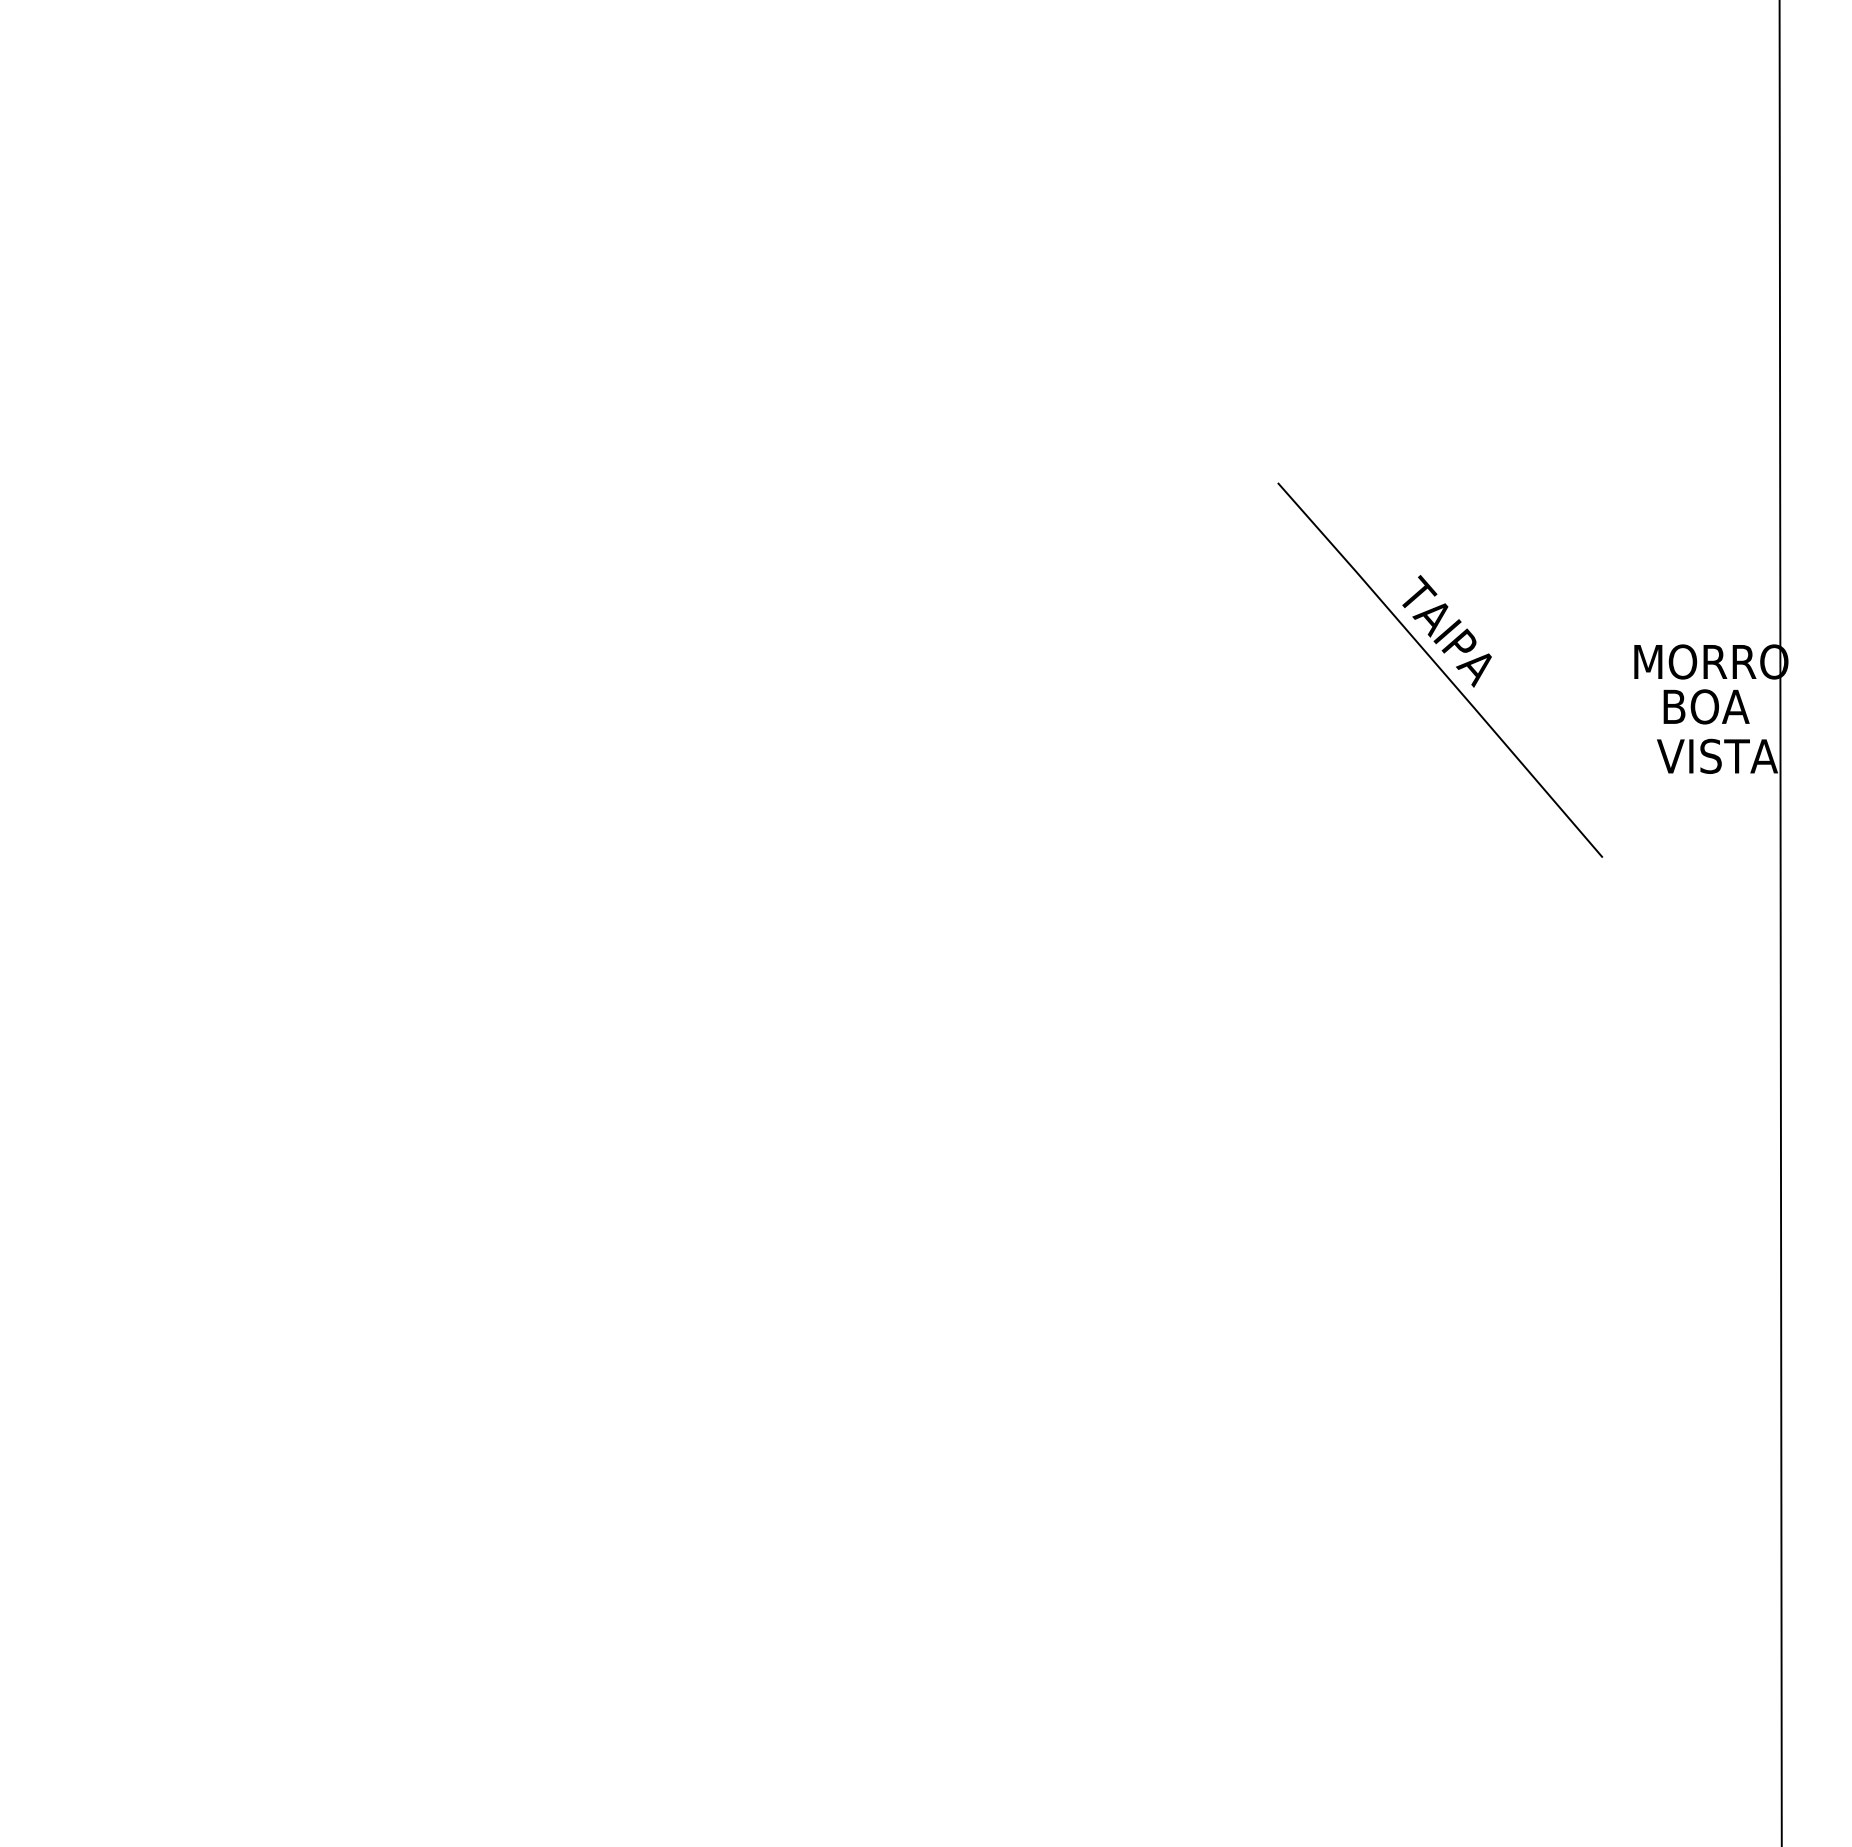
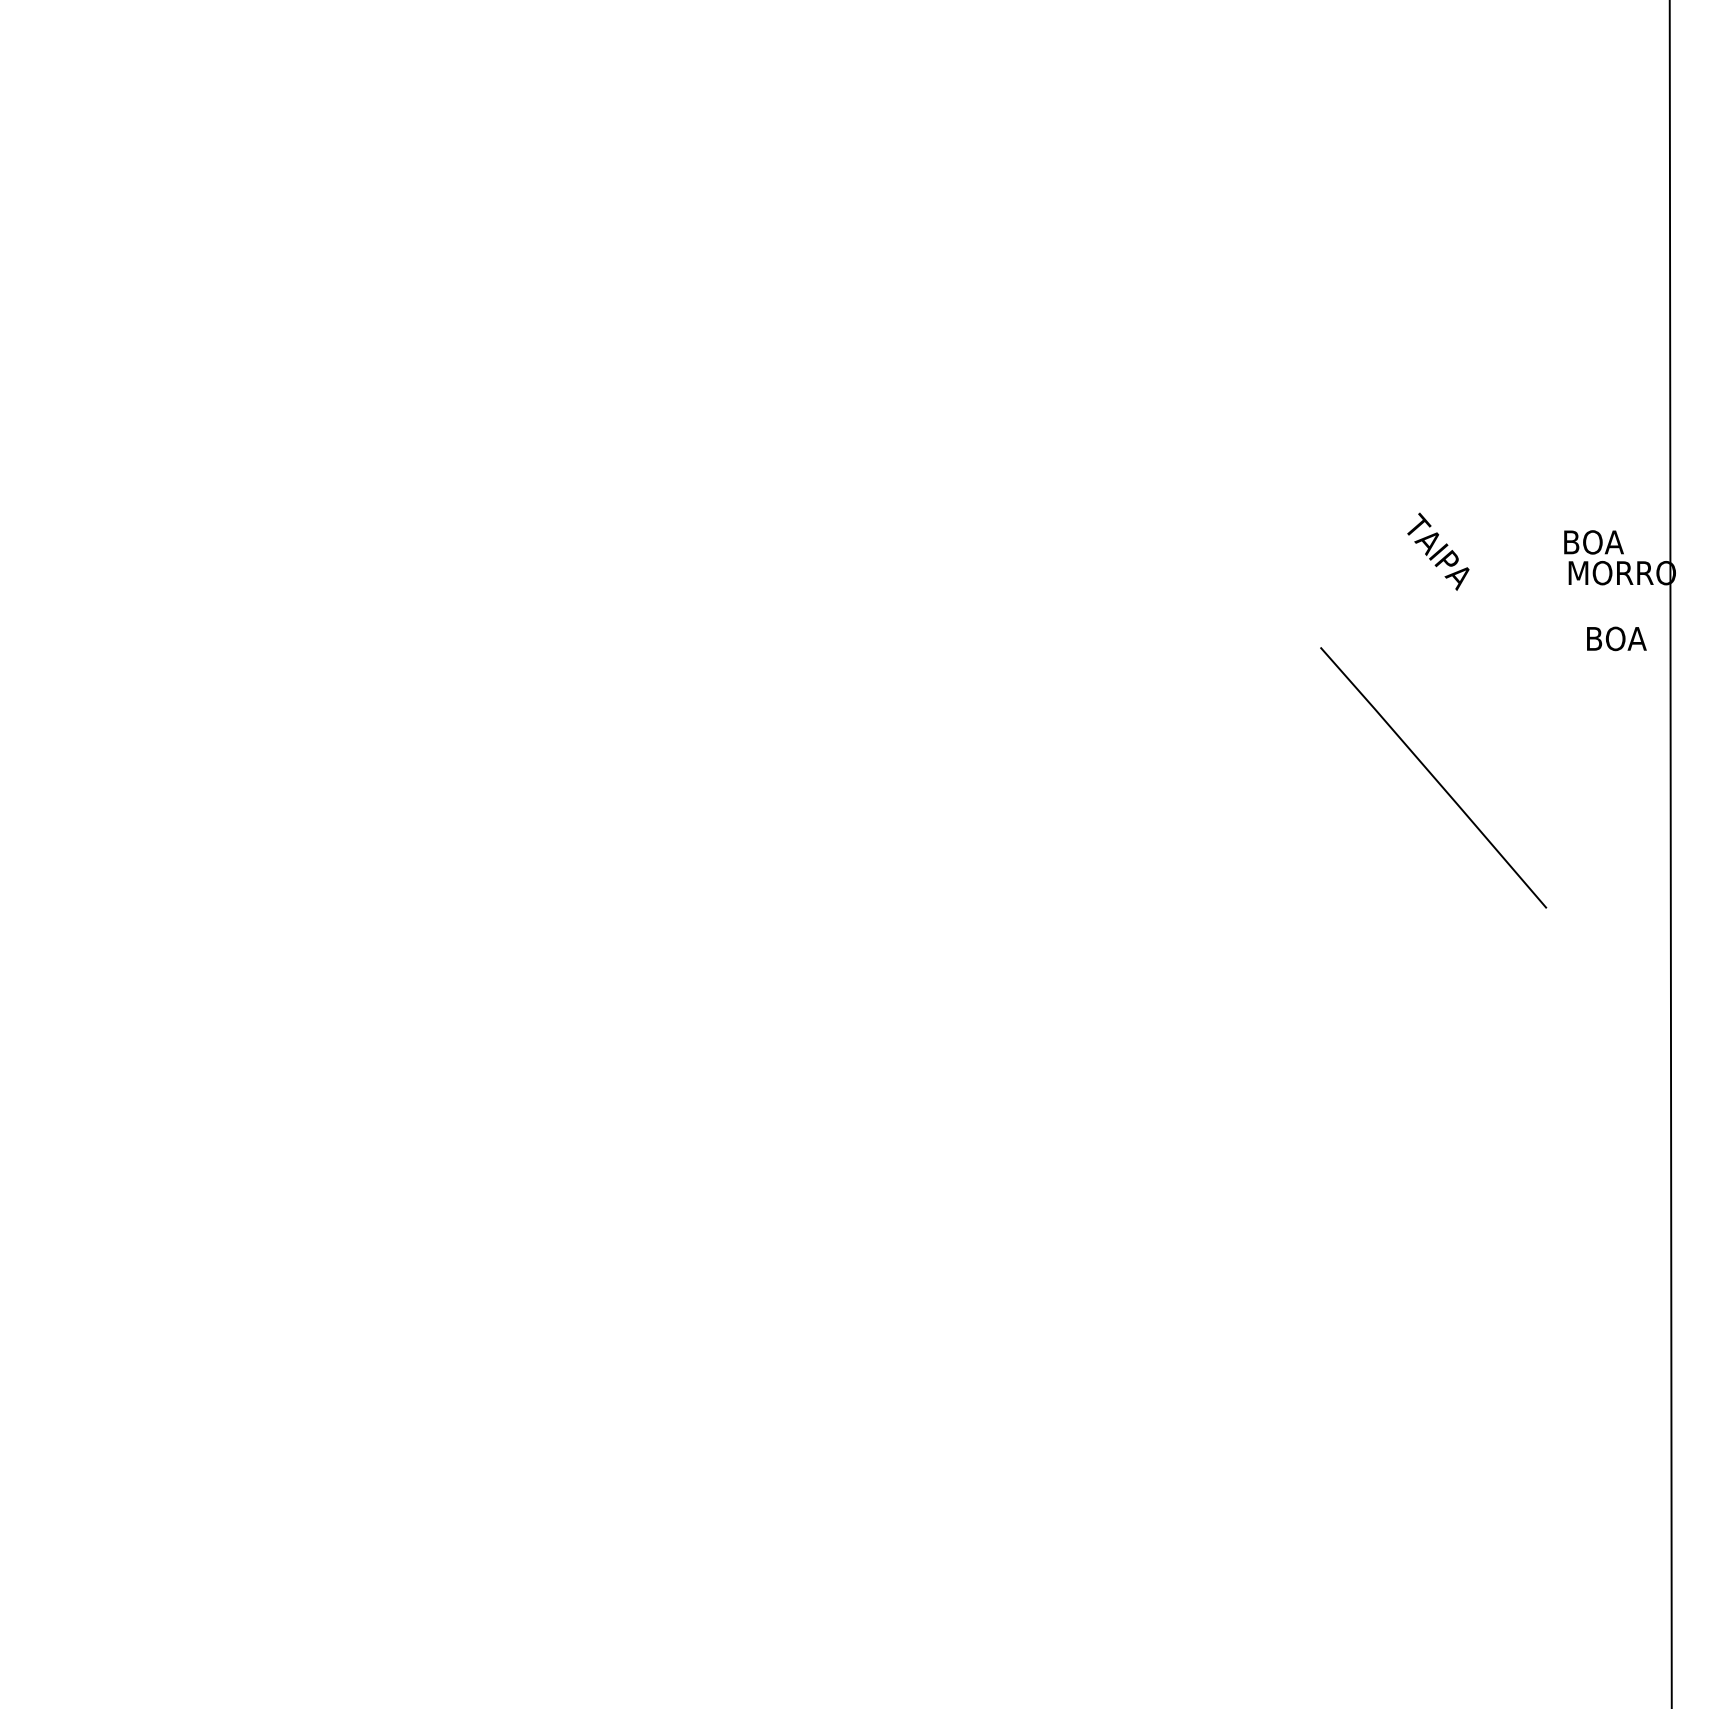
line: (1440, 669) -> (1433, 777), moved
text: (1705, 707) -> (1593, 542), moved
text: (1717, 755) -> (1626, 638), VISTA -> BOA

